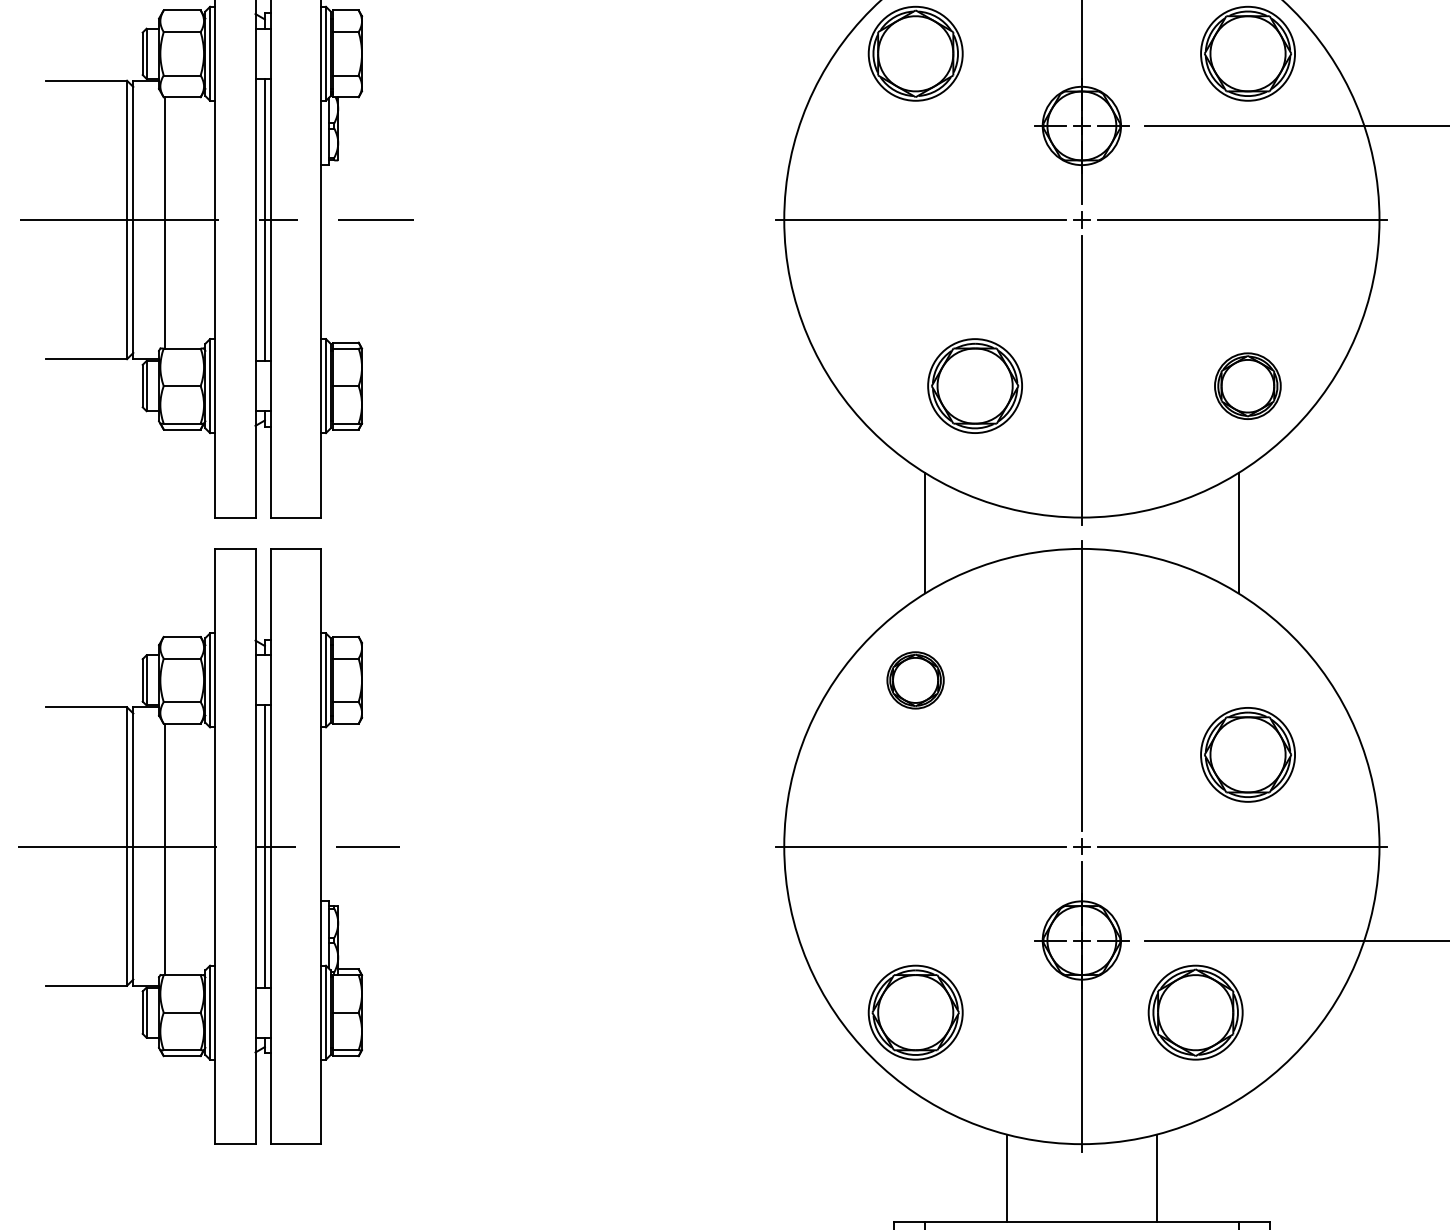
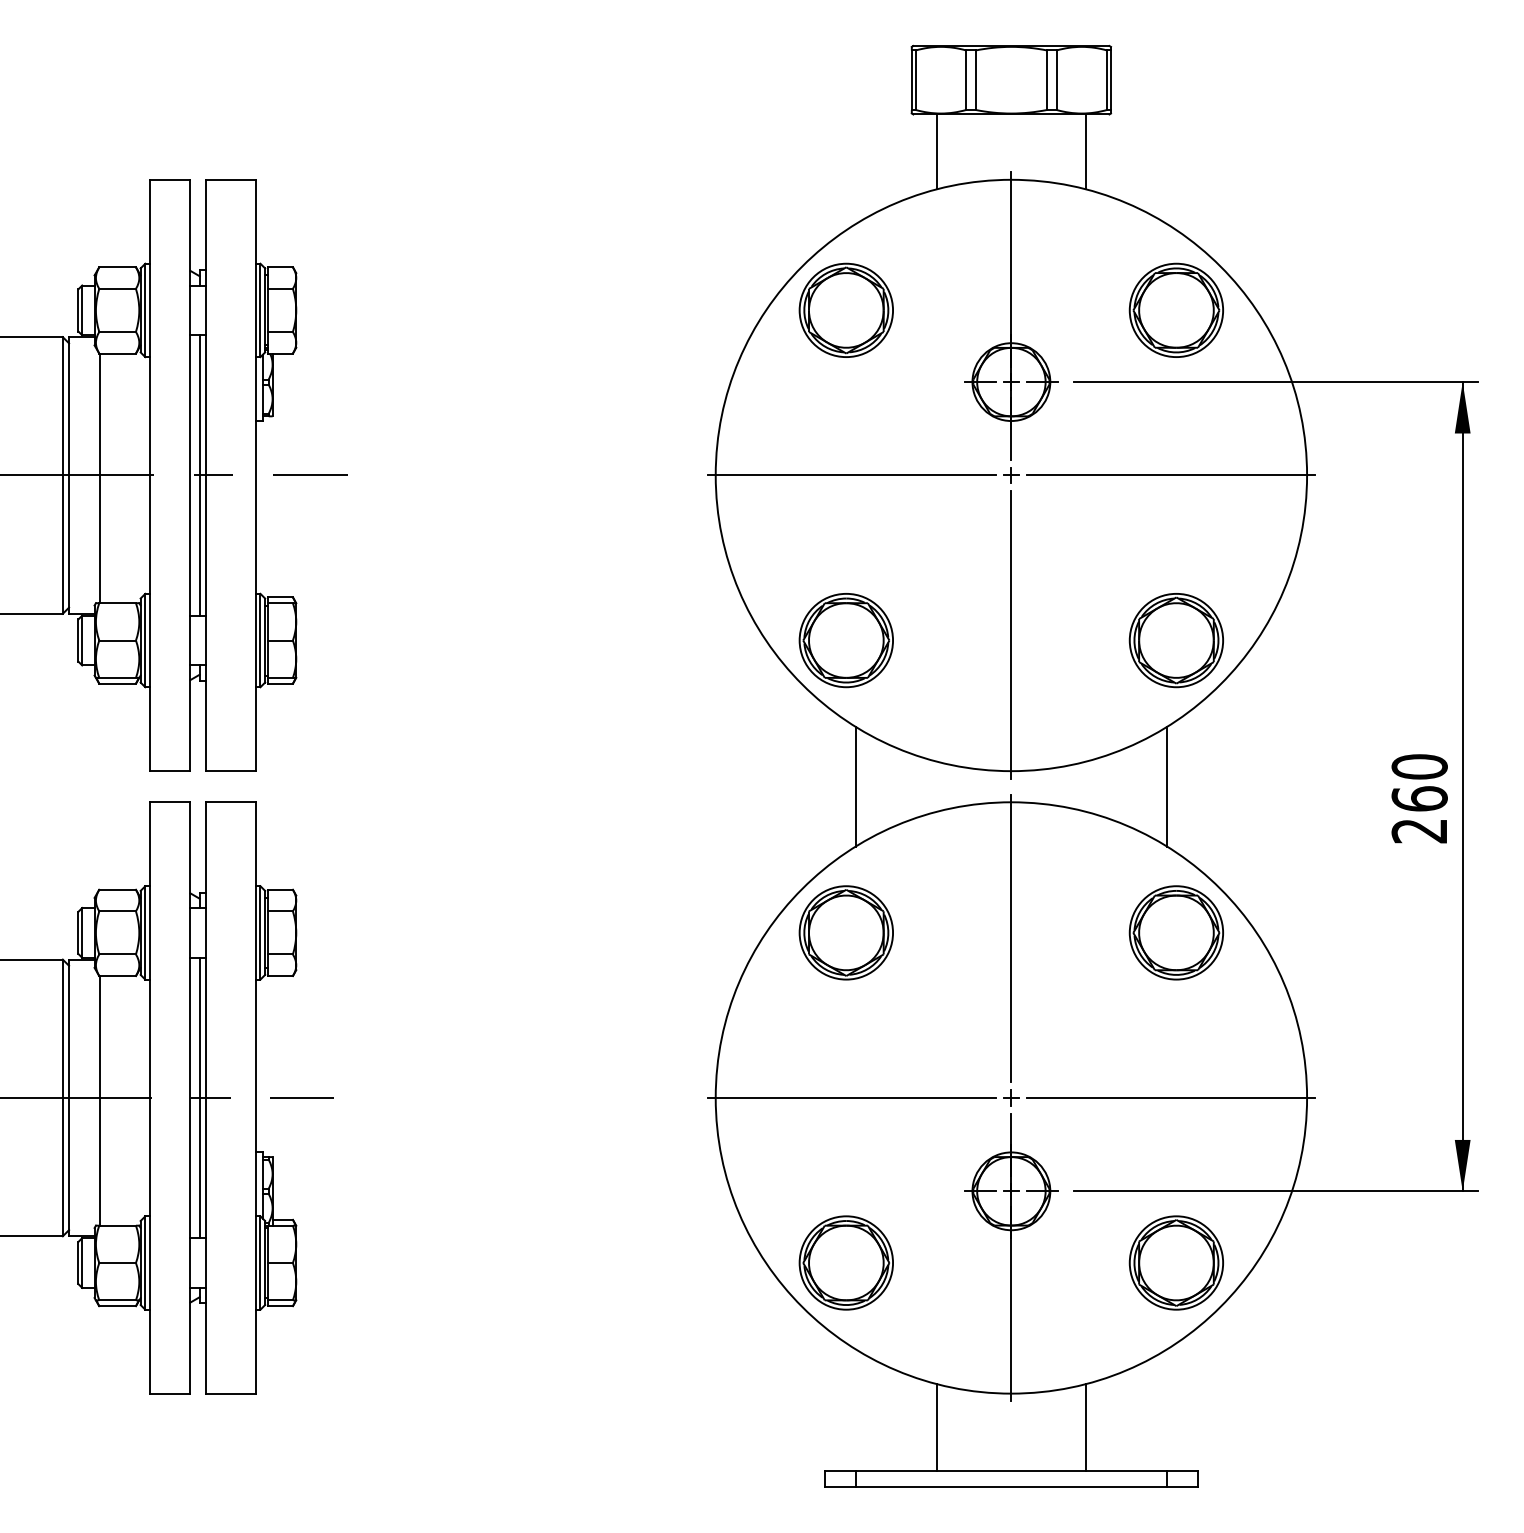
part: (974, 386) -> (845, 640), moved
part: (1247, 386) -> (1175, 640), size x1.43
part: (914, 679) -> (845, 932), size x1.67
part: (1247, 754) -> (1175, 932), moved
part: (1194, 1012) -> (1175, 1262), moved

